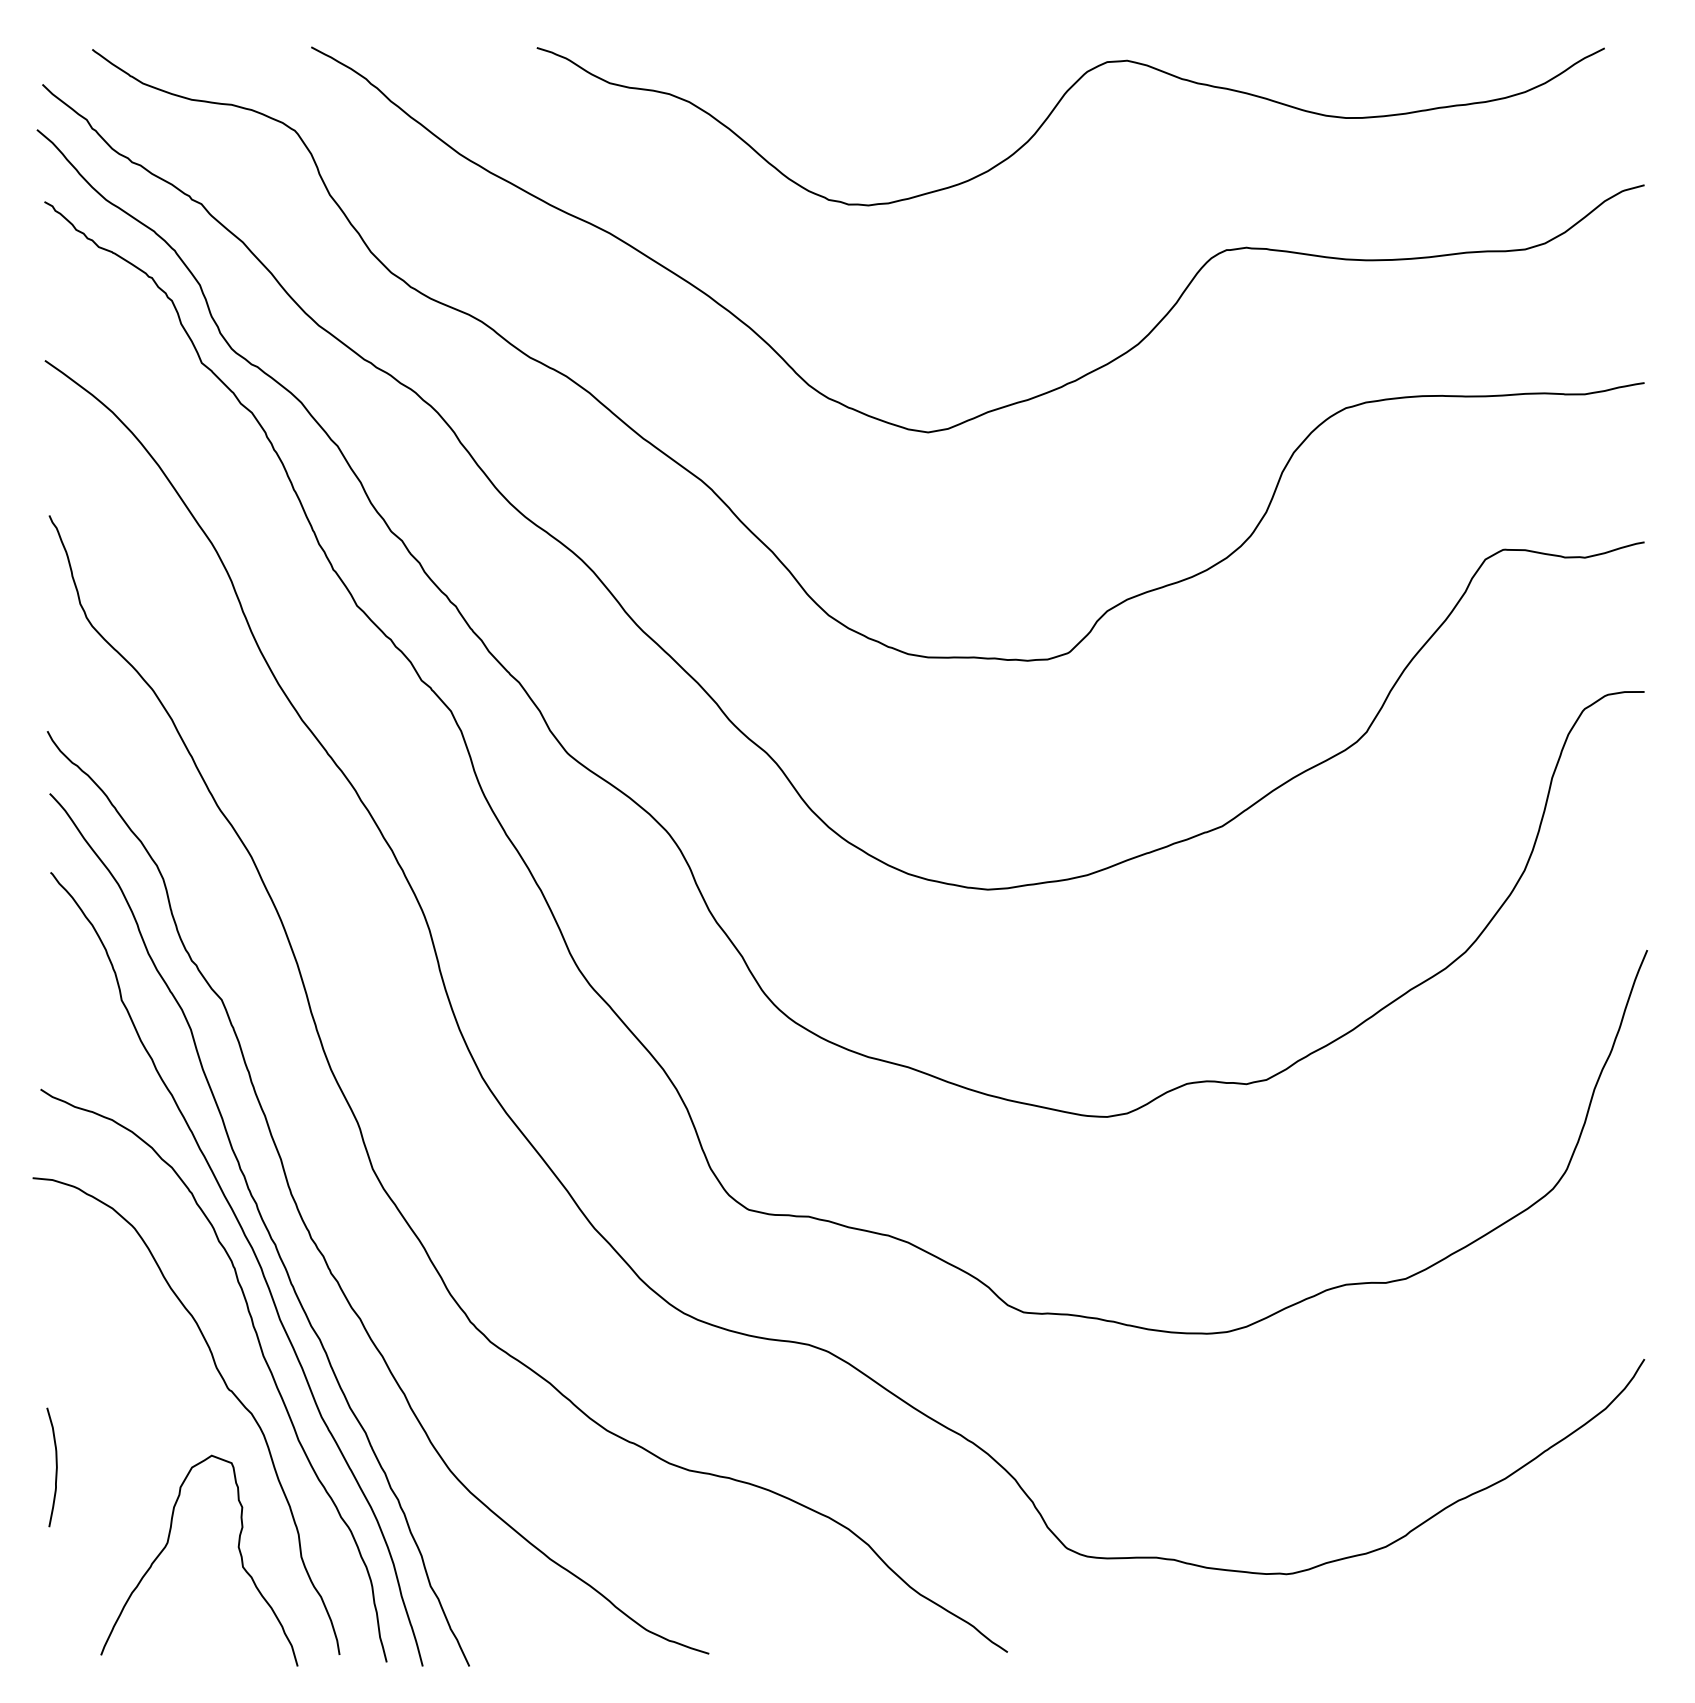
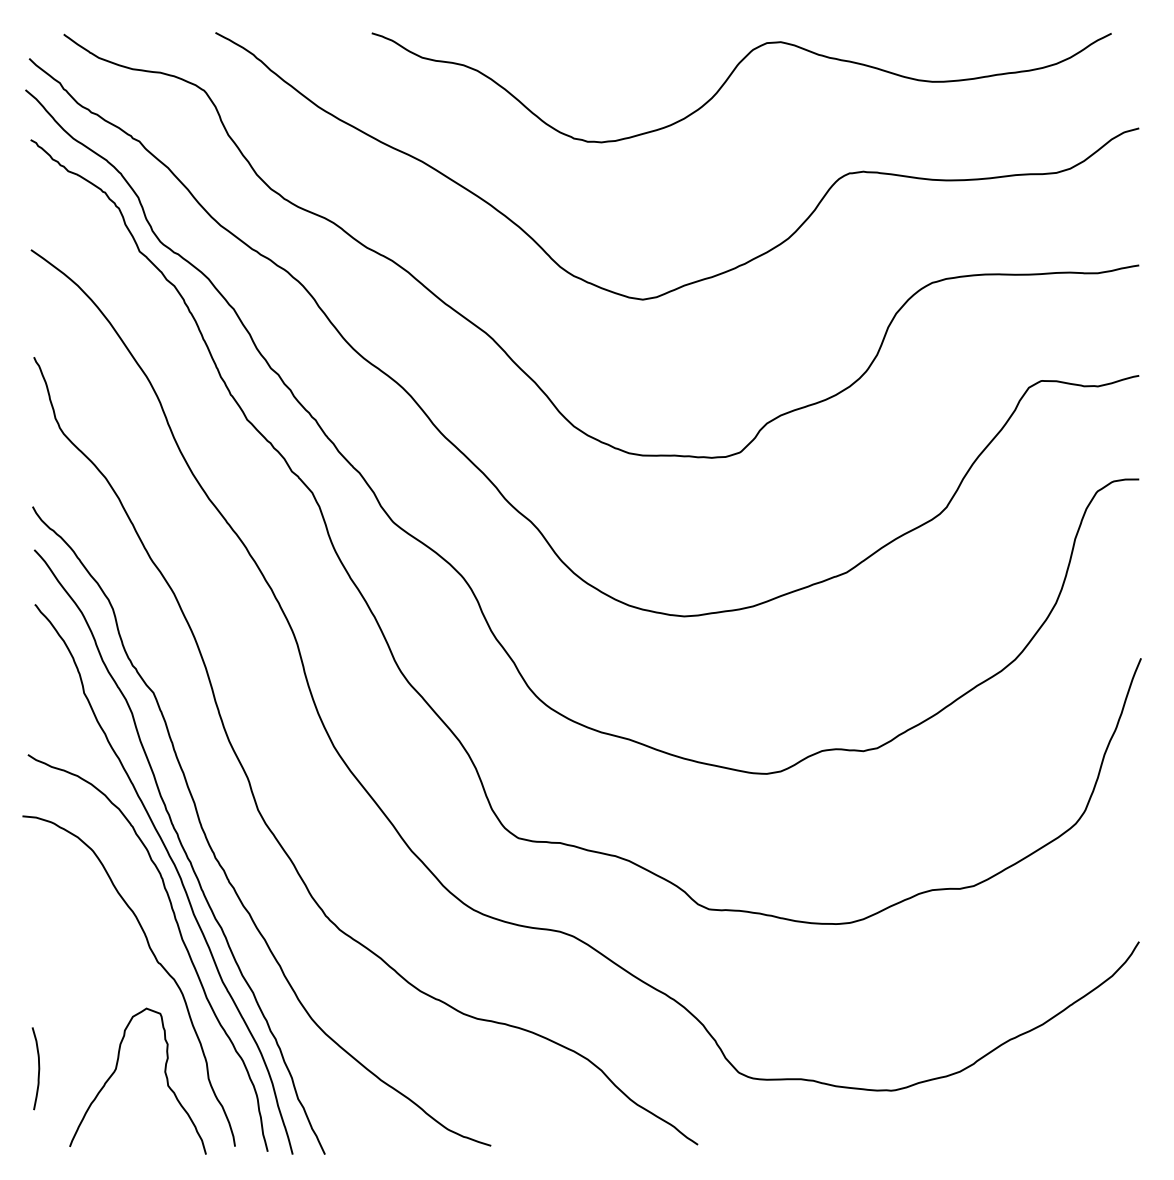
curve: (55, 1467) -> (38, 1068), moved

